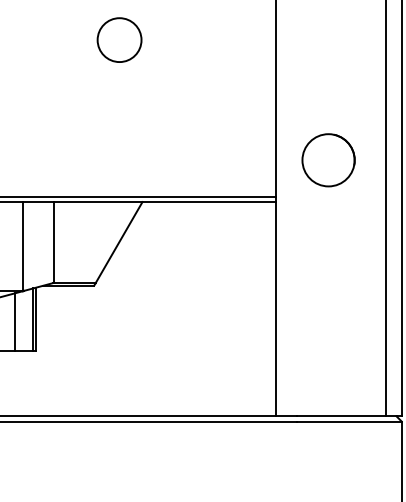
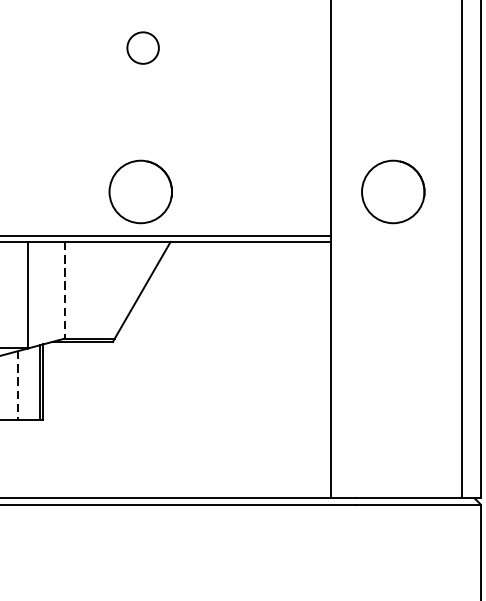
circle: (119, 39) -> (143, 47), size x0.6
circle: (117, 160) -> (140, 192), added
line: (54, 242) -> (65, 290), solid -> dashed
line: (15, 322) -> (18, 386), solid -> dashed

